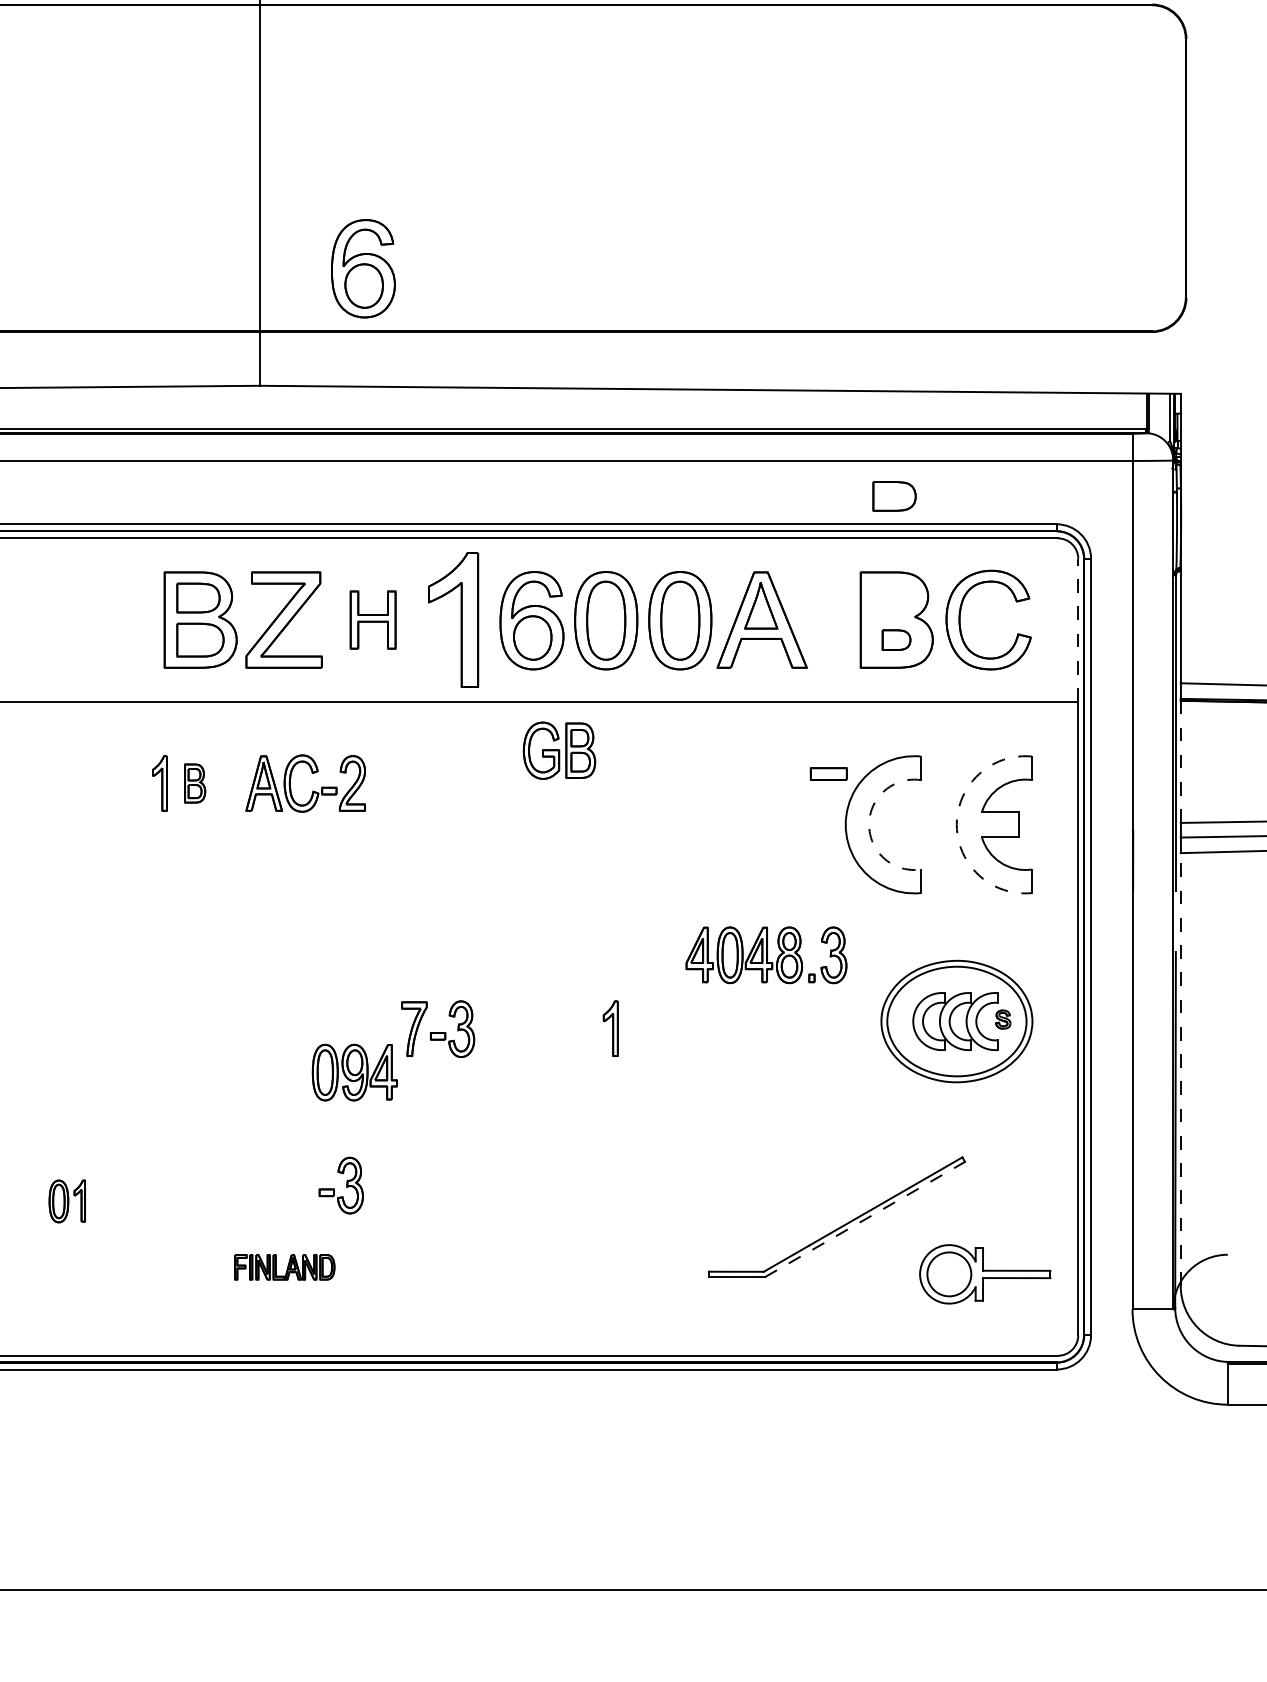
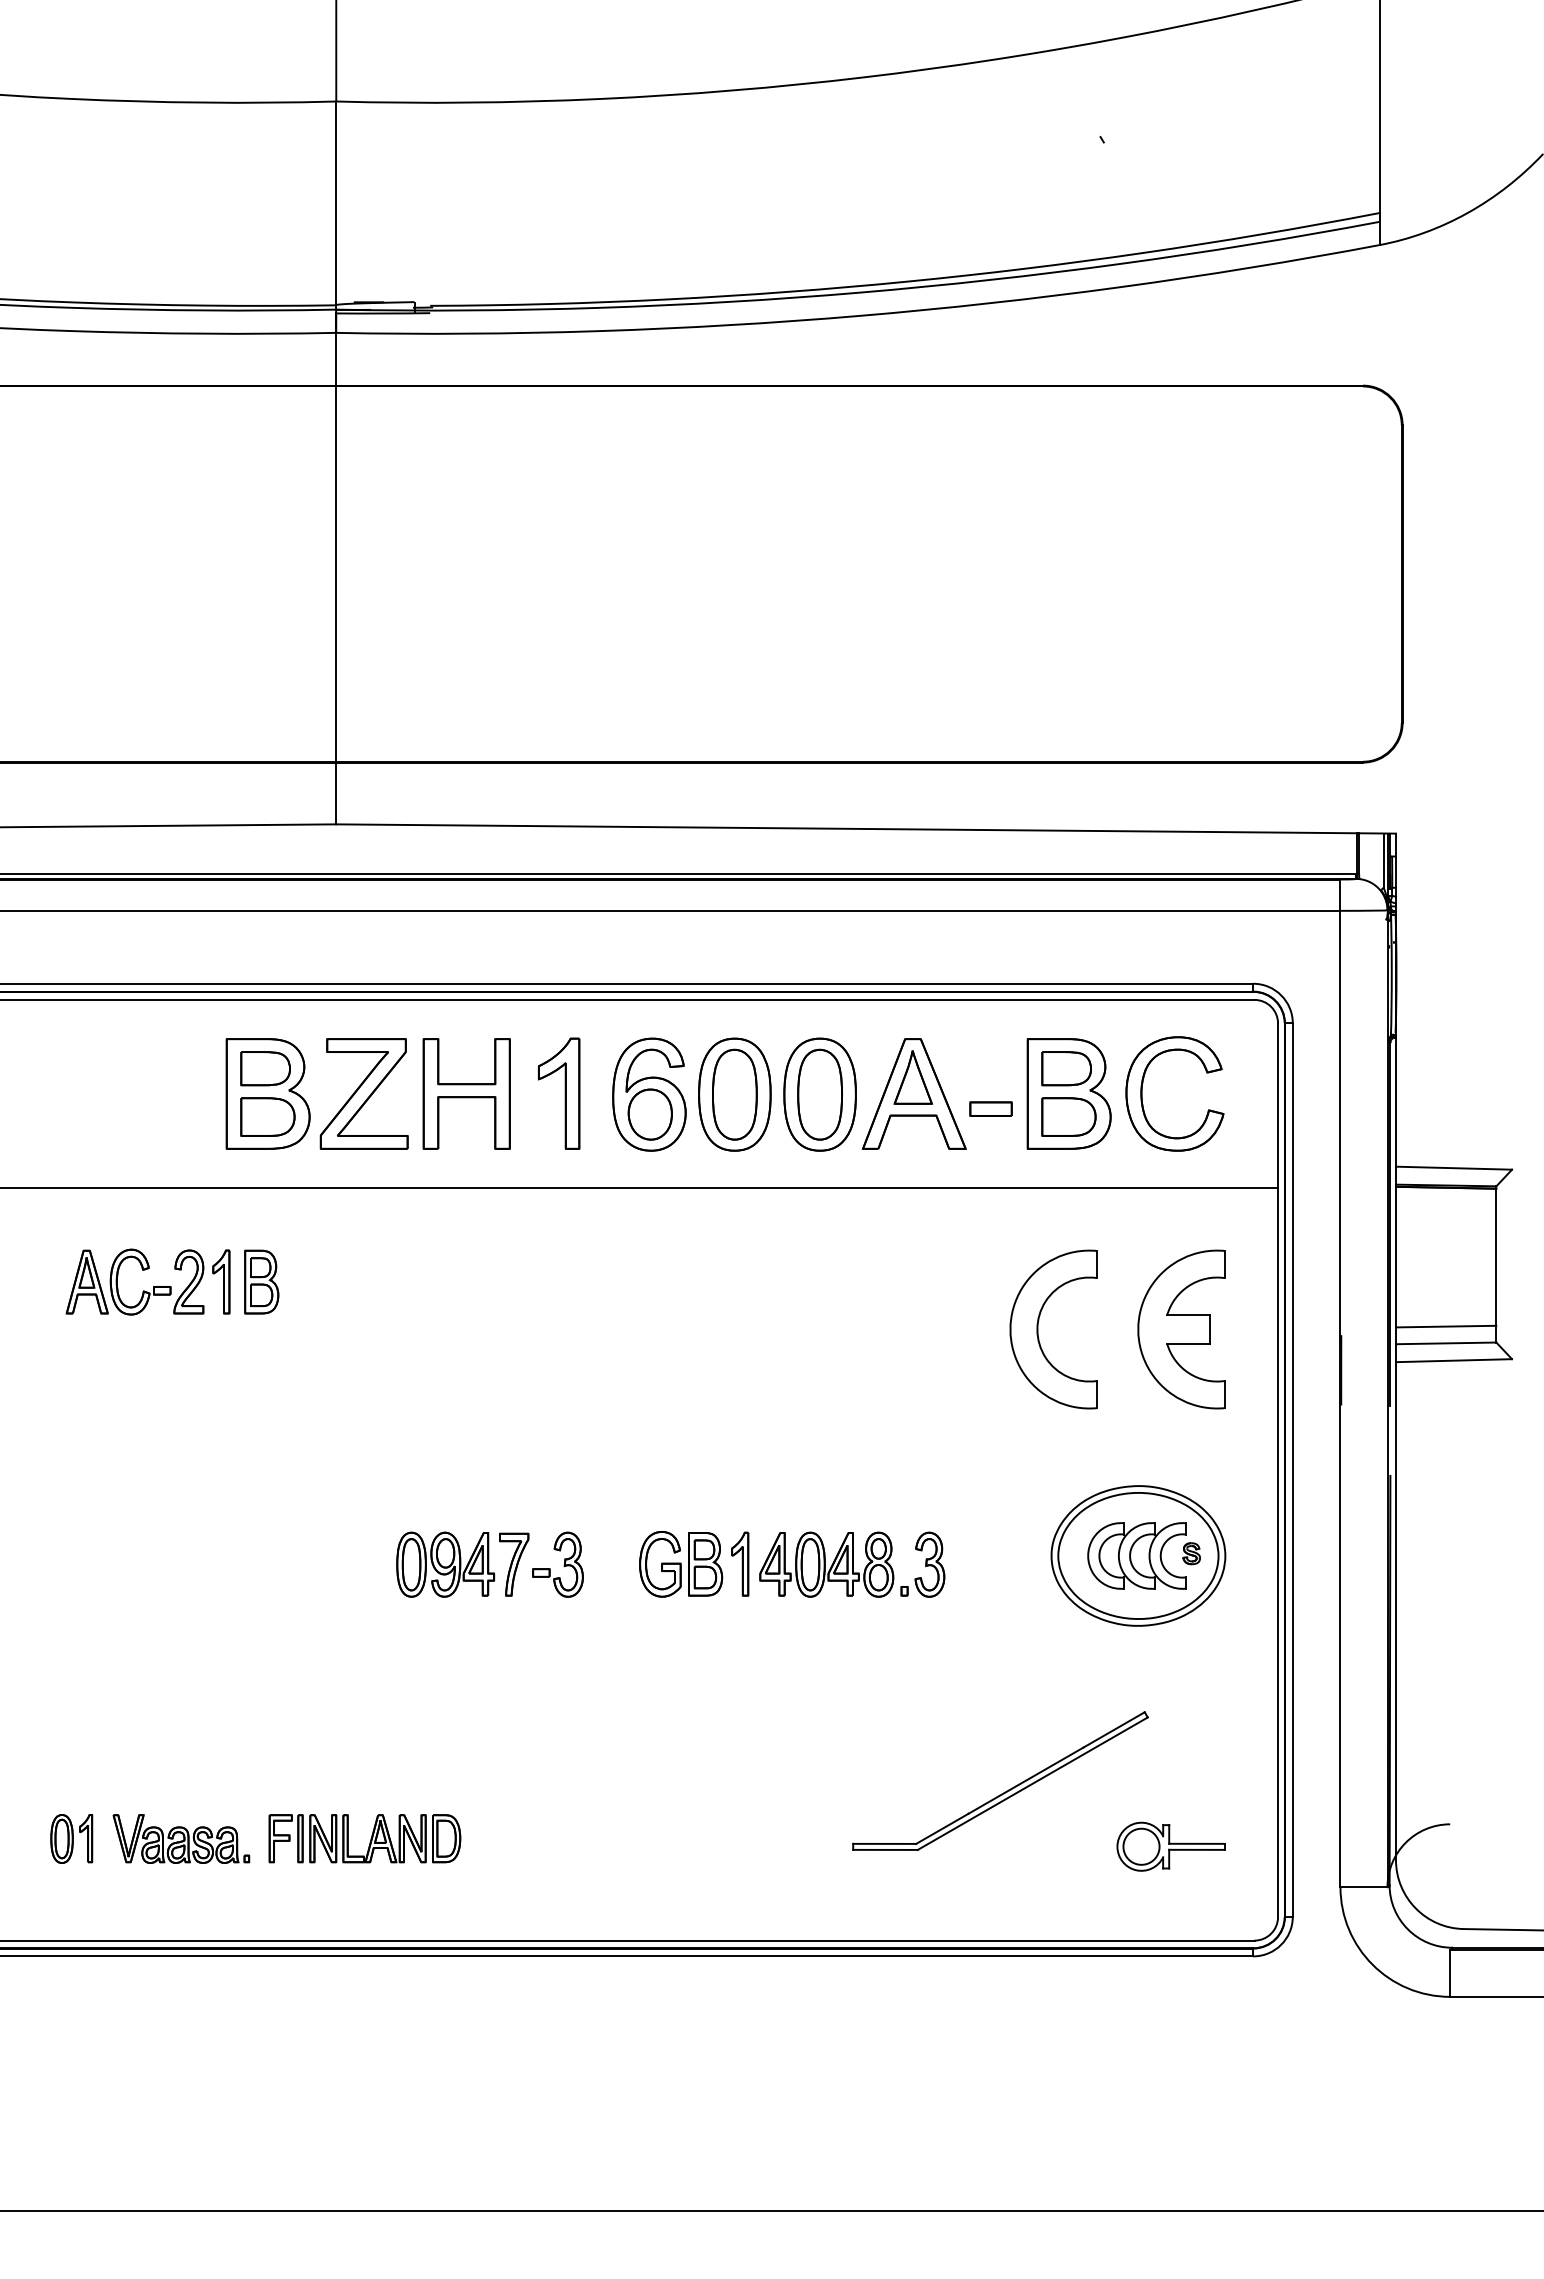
part: (363, 268) -> (455, 689), removed
part: (894, 496) -> (1066, 1068), moved
part: (373, 619) -> (466, 1093), size x1.67
part: (452, 619) -> (558, 1093), size x0.71
line: (1078, 630) -> (1278, 1105), dashed -> solid
part: (896, 639) -> (1068, 1116), size x1.67
part: (559, 750) -> (681, 1564), moved
line: (1180, 761) -> (1395, 1256), dashed -> solid
part: (828, 773) -> (990, 1108), moved
part: (194, 783) -> (261, 1281), size x1.43
part: (313, 790) -> (143, 1290), moved
arc: (869, 824) -> (1037, 1329), dashed -> solid
arc: (956, 824) -> (1138, 1329), dashed -> solid
part: (766, 955) -> (852, 1564), moved
line: (1180, 1069) -> (1395, 1611), dashed -> solid
part: (354, 1072) -> (445, 1564), moved
part: (346, 1186) -> (435, 1745), removed
part: (67, 1201) -> (71, 1838), moved
line: (864, 1219) -> (1032, 1783), dashed -> solid
part: (125, 1267) -> (181, 1838), added
part: (284, 1267) -> (364, 1838), size x1.67
part: (984, 1274) -> (1170, 1846), size x0.71

